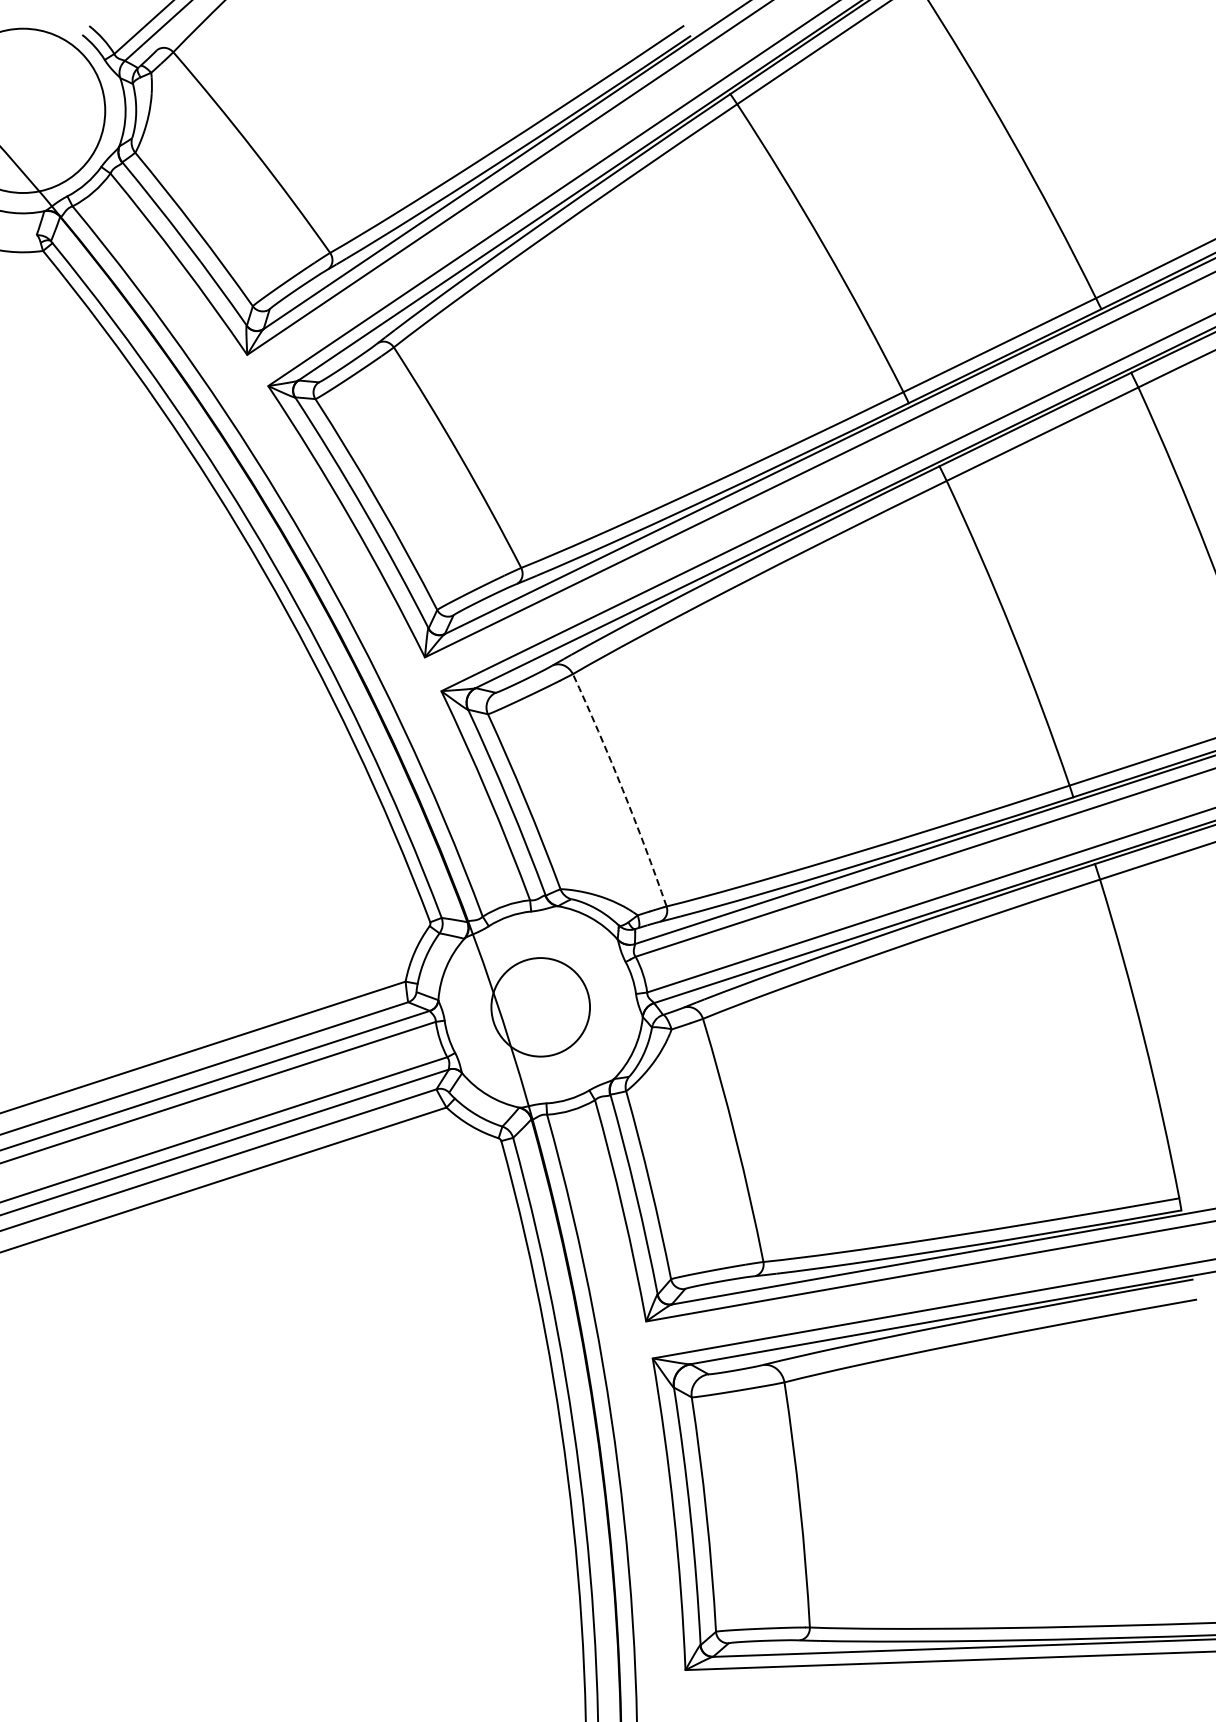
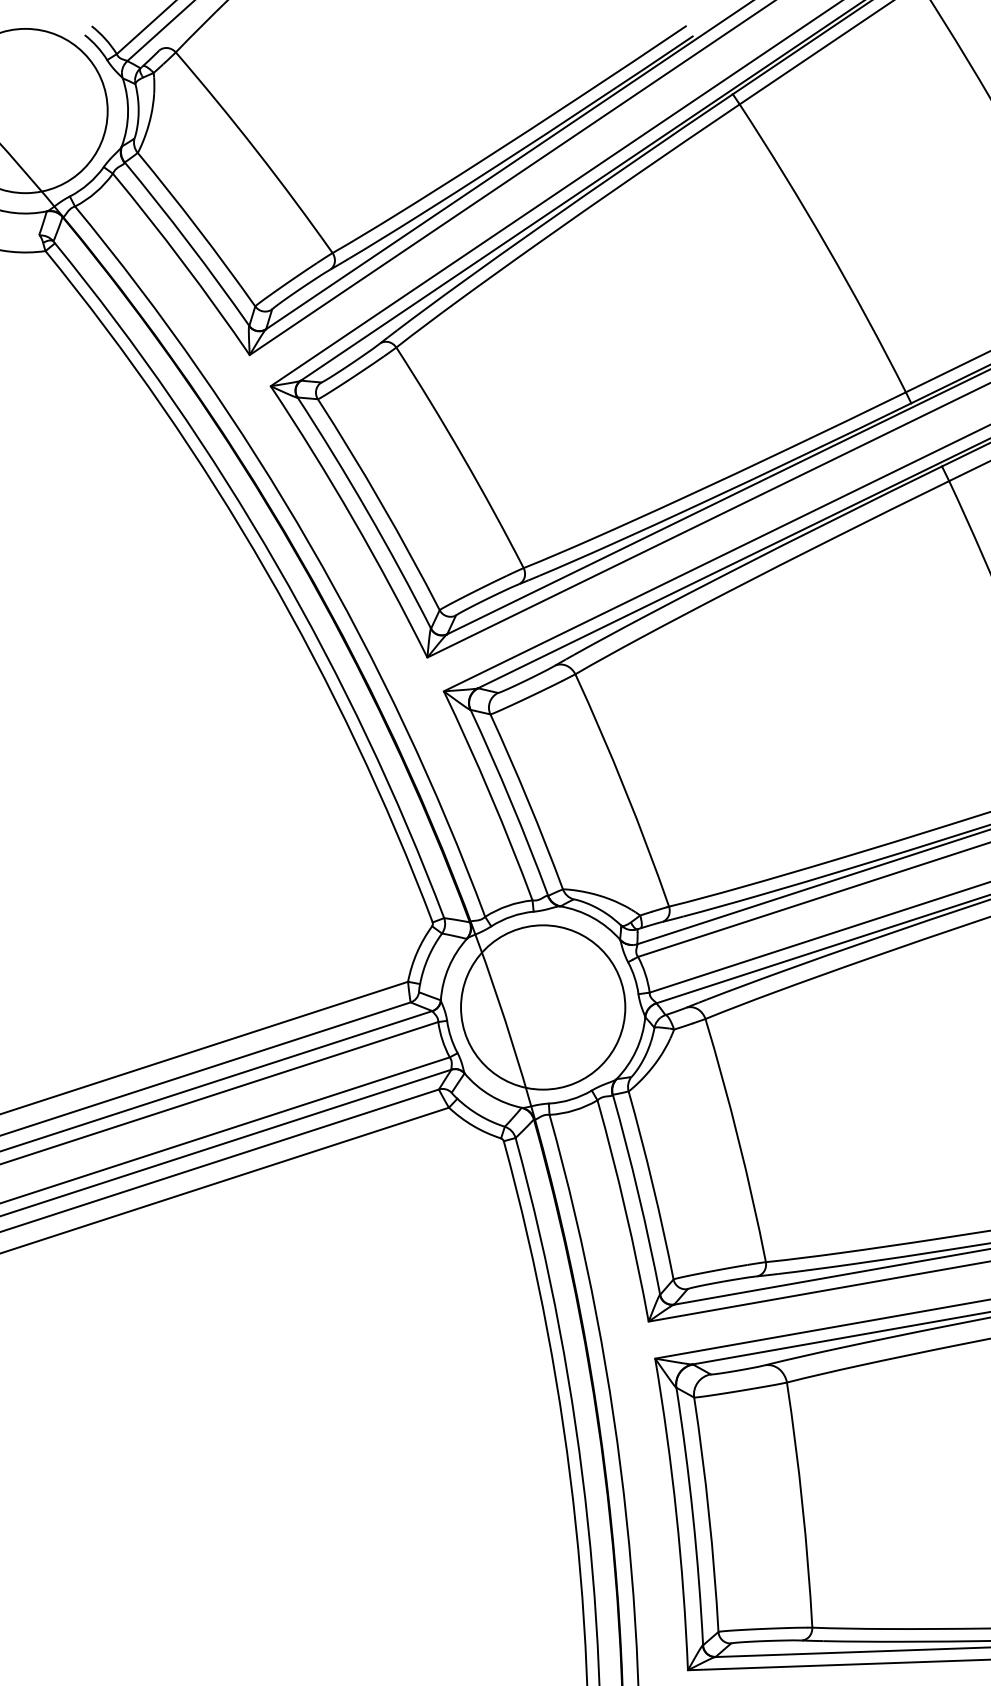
arc: (622, 789) -> (624, 789), dashed -> solid
circle: (540, 1007) -> (542, 1007), size x1.67

